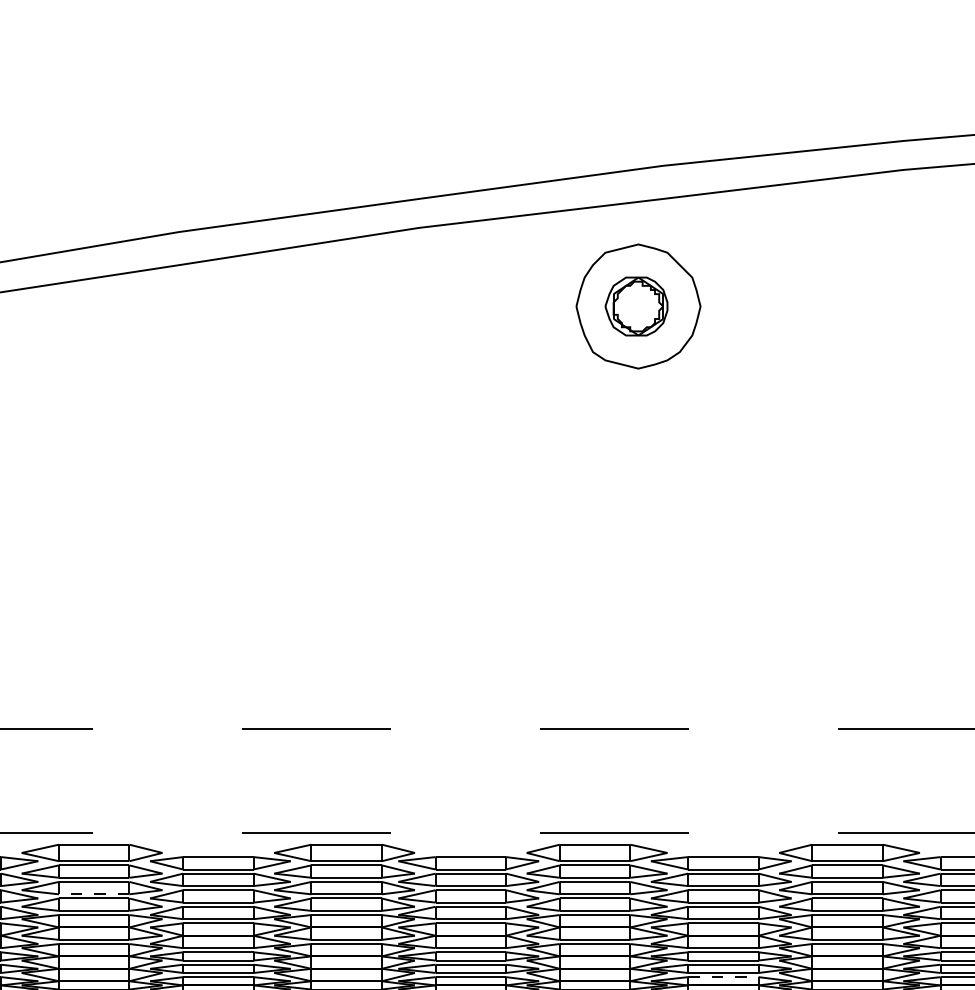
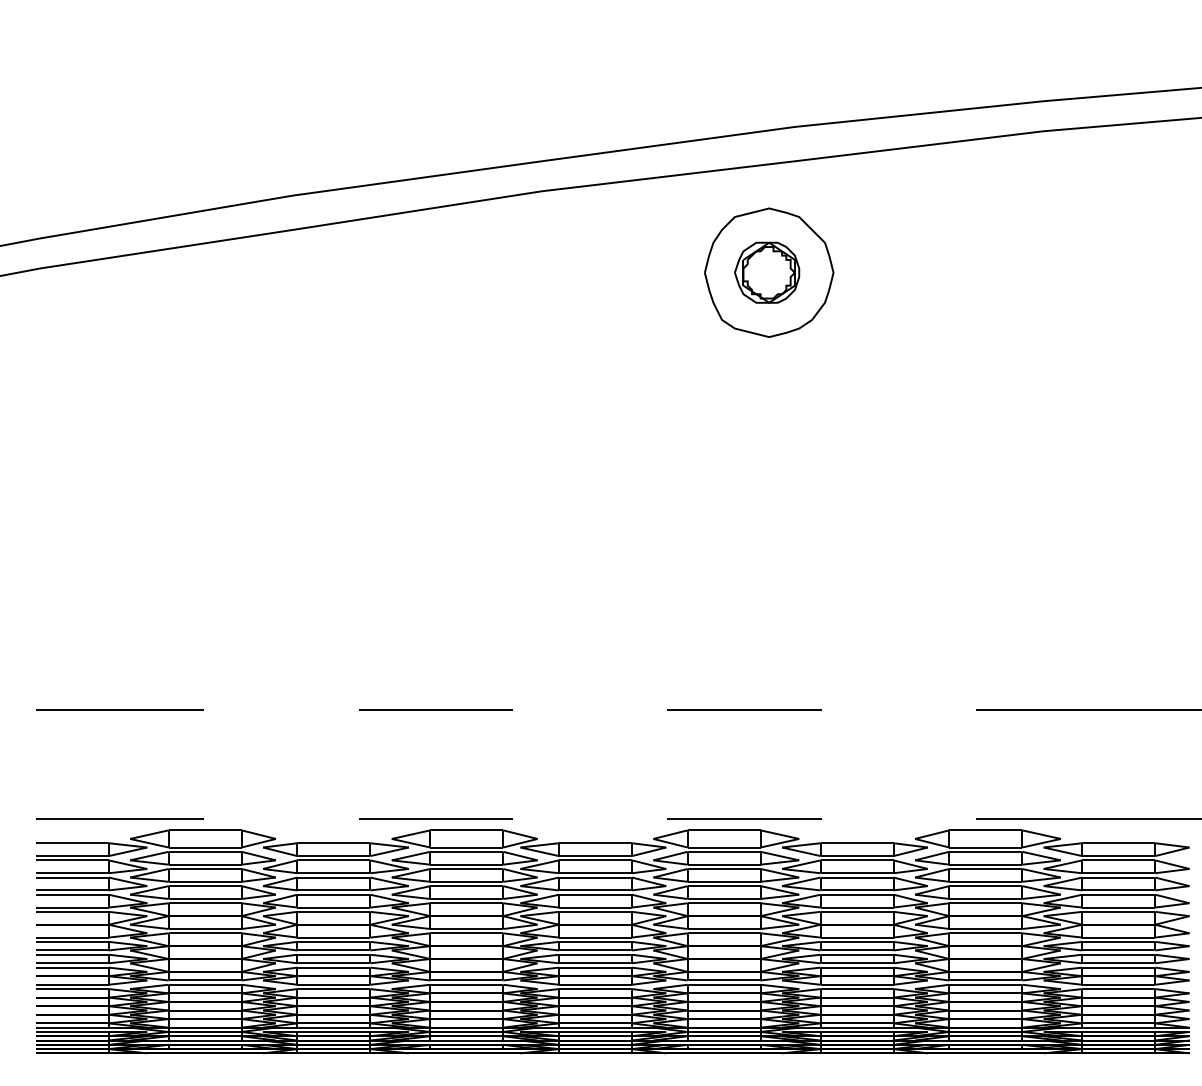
line: (93, 894) -> (204, 881), dashed -> solid
line: (723, 977) -> (857, 967), dashed -> solid

